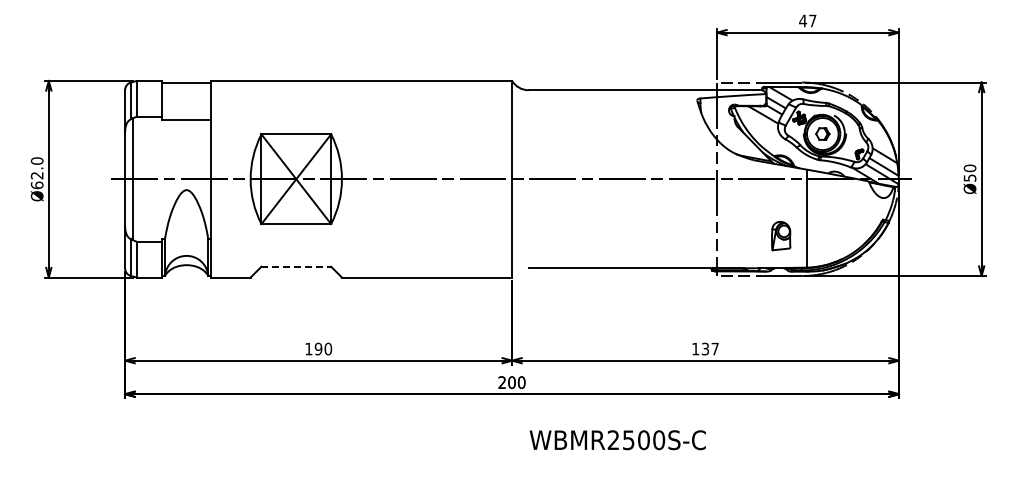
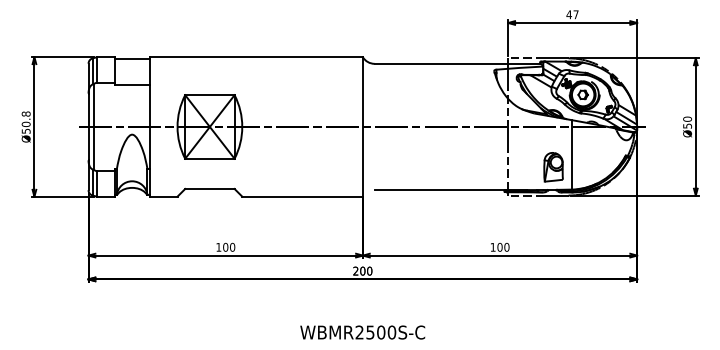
text: (36, 173) -> (25, 122), Ø62.0 -> Ø50.8
part: (781, 235) -> (553, 166), size x1.43
line: (296, 266) -> (210, 188), dashed -> solid
text: (709, 348) -> (502, 246), 137 -> 100
text: (318, 349) -> (225, 247), 190 -> 100
text: (617, 440) -> (362, 332), moved

